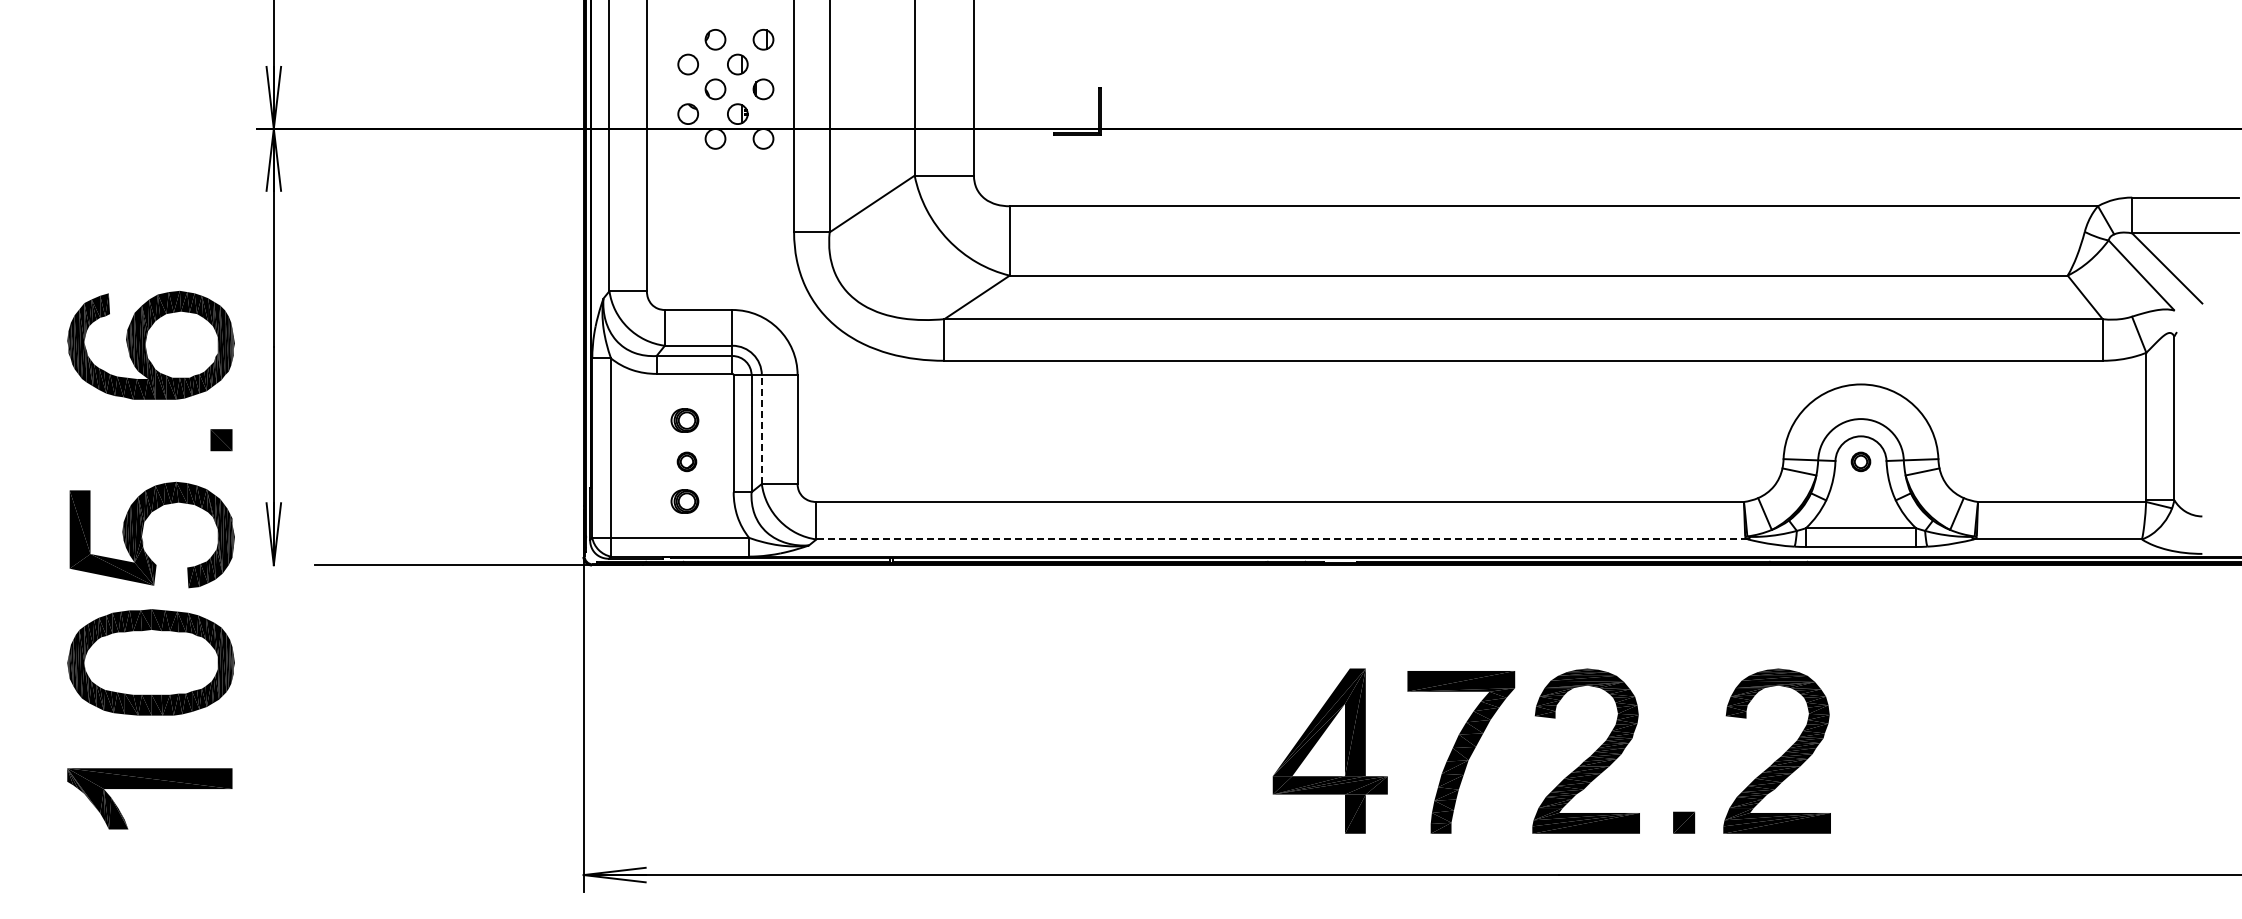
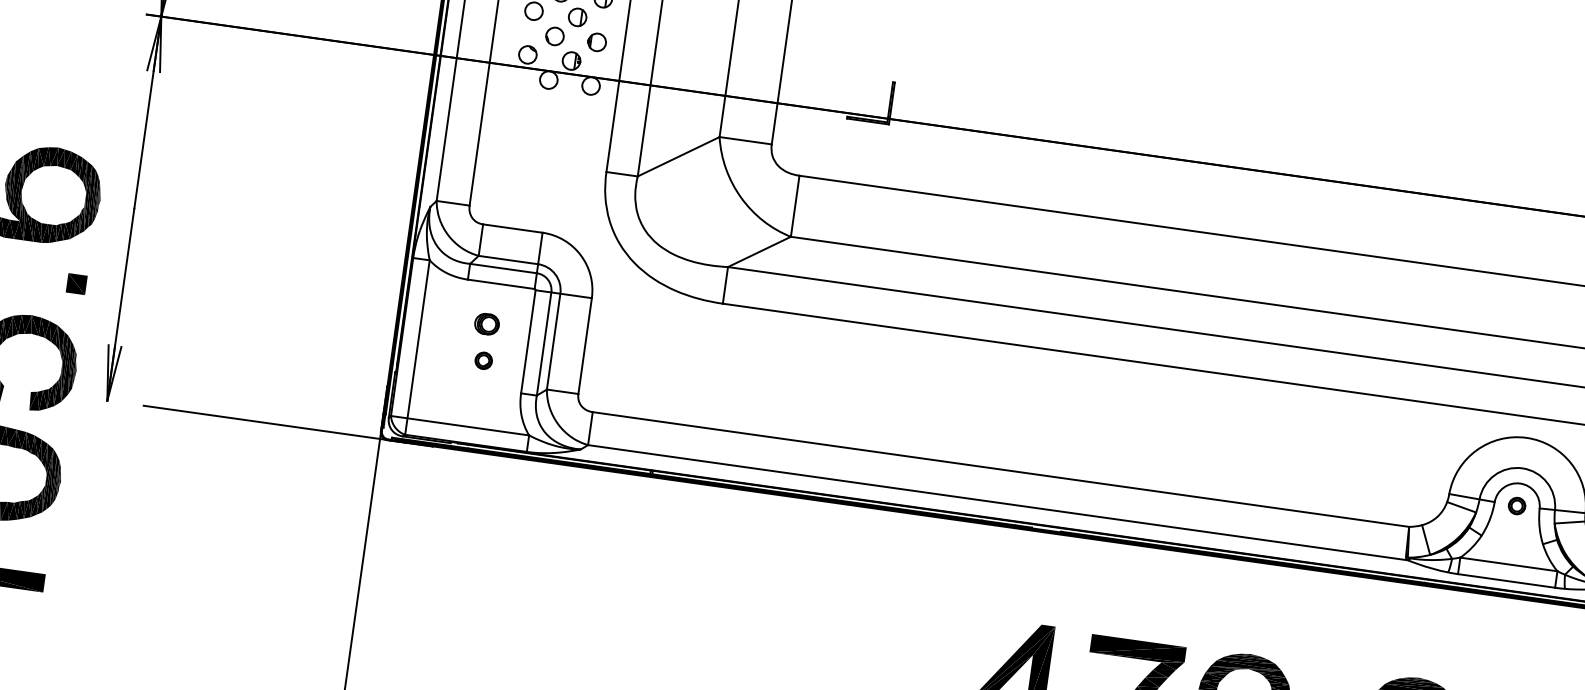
line: (761, 429) -> (553, 341), dashed -> solid
part: (684, 501) -> (476, 395), removed
line: (1282, 539) -> (998, 502), dashed -> solid

